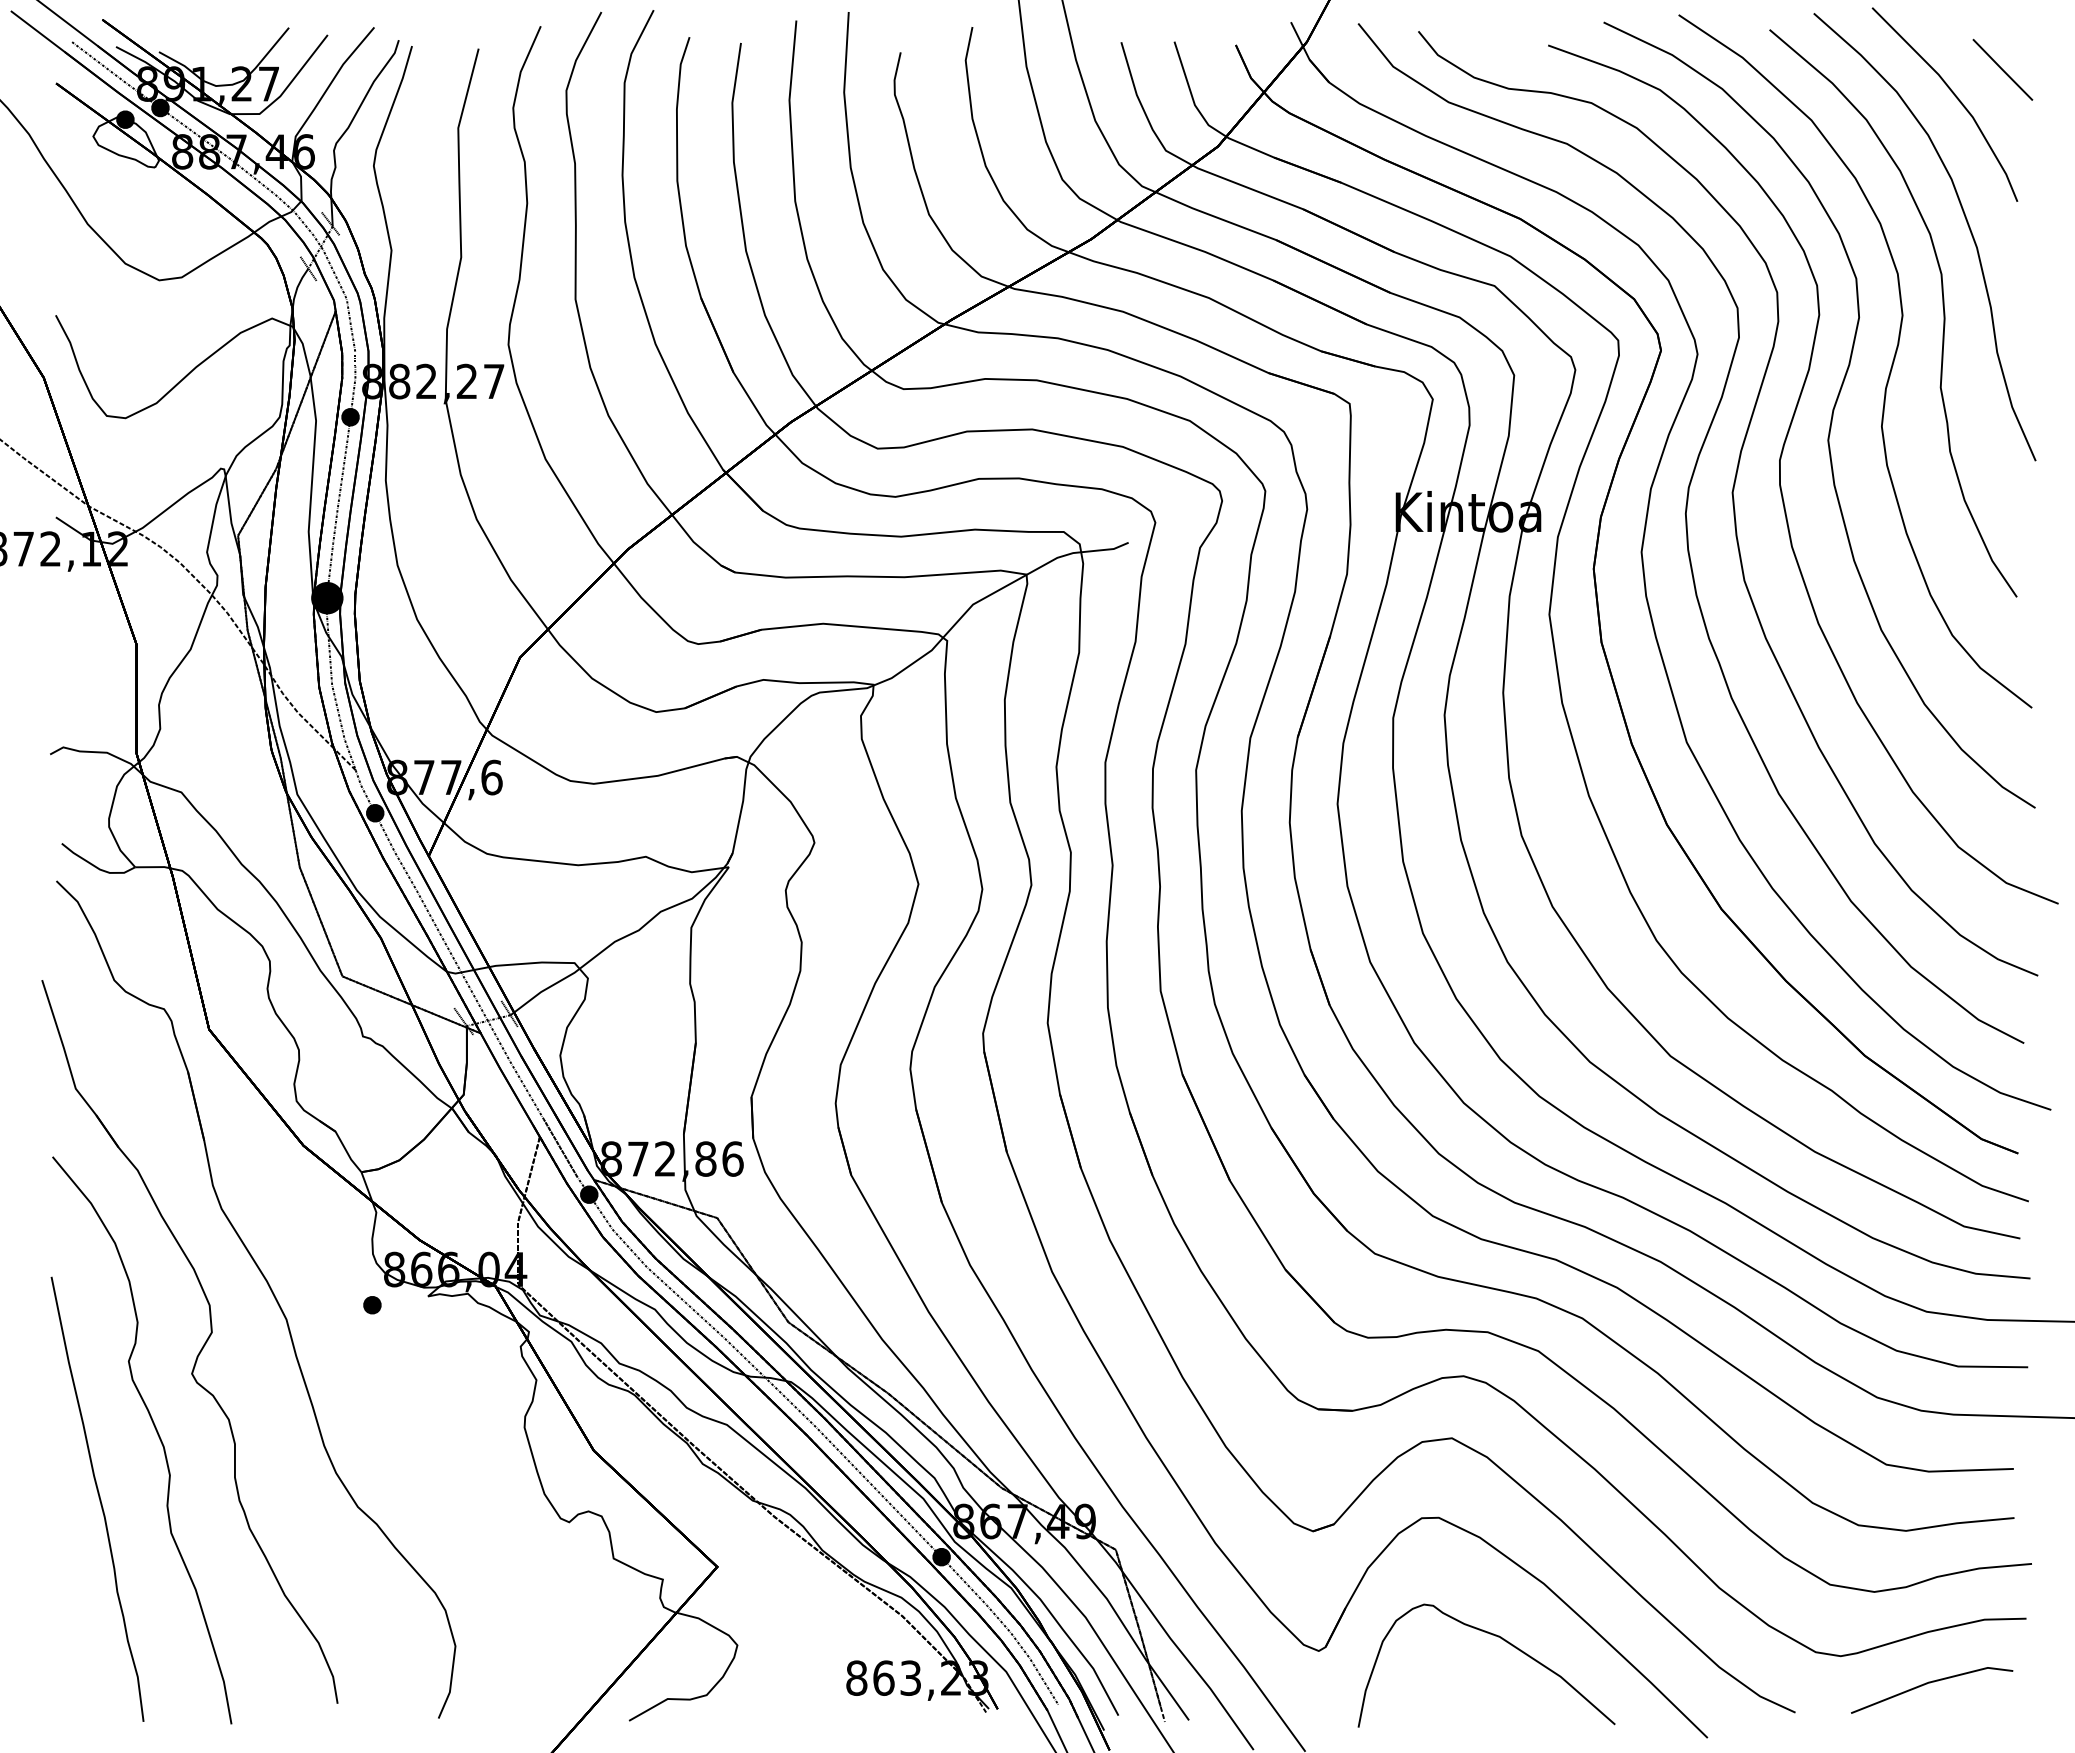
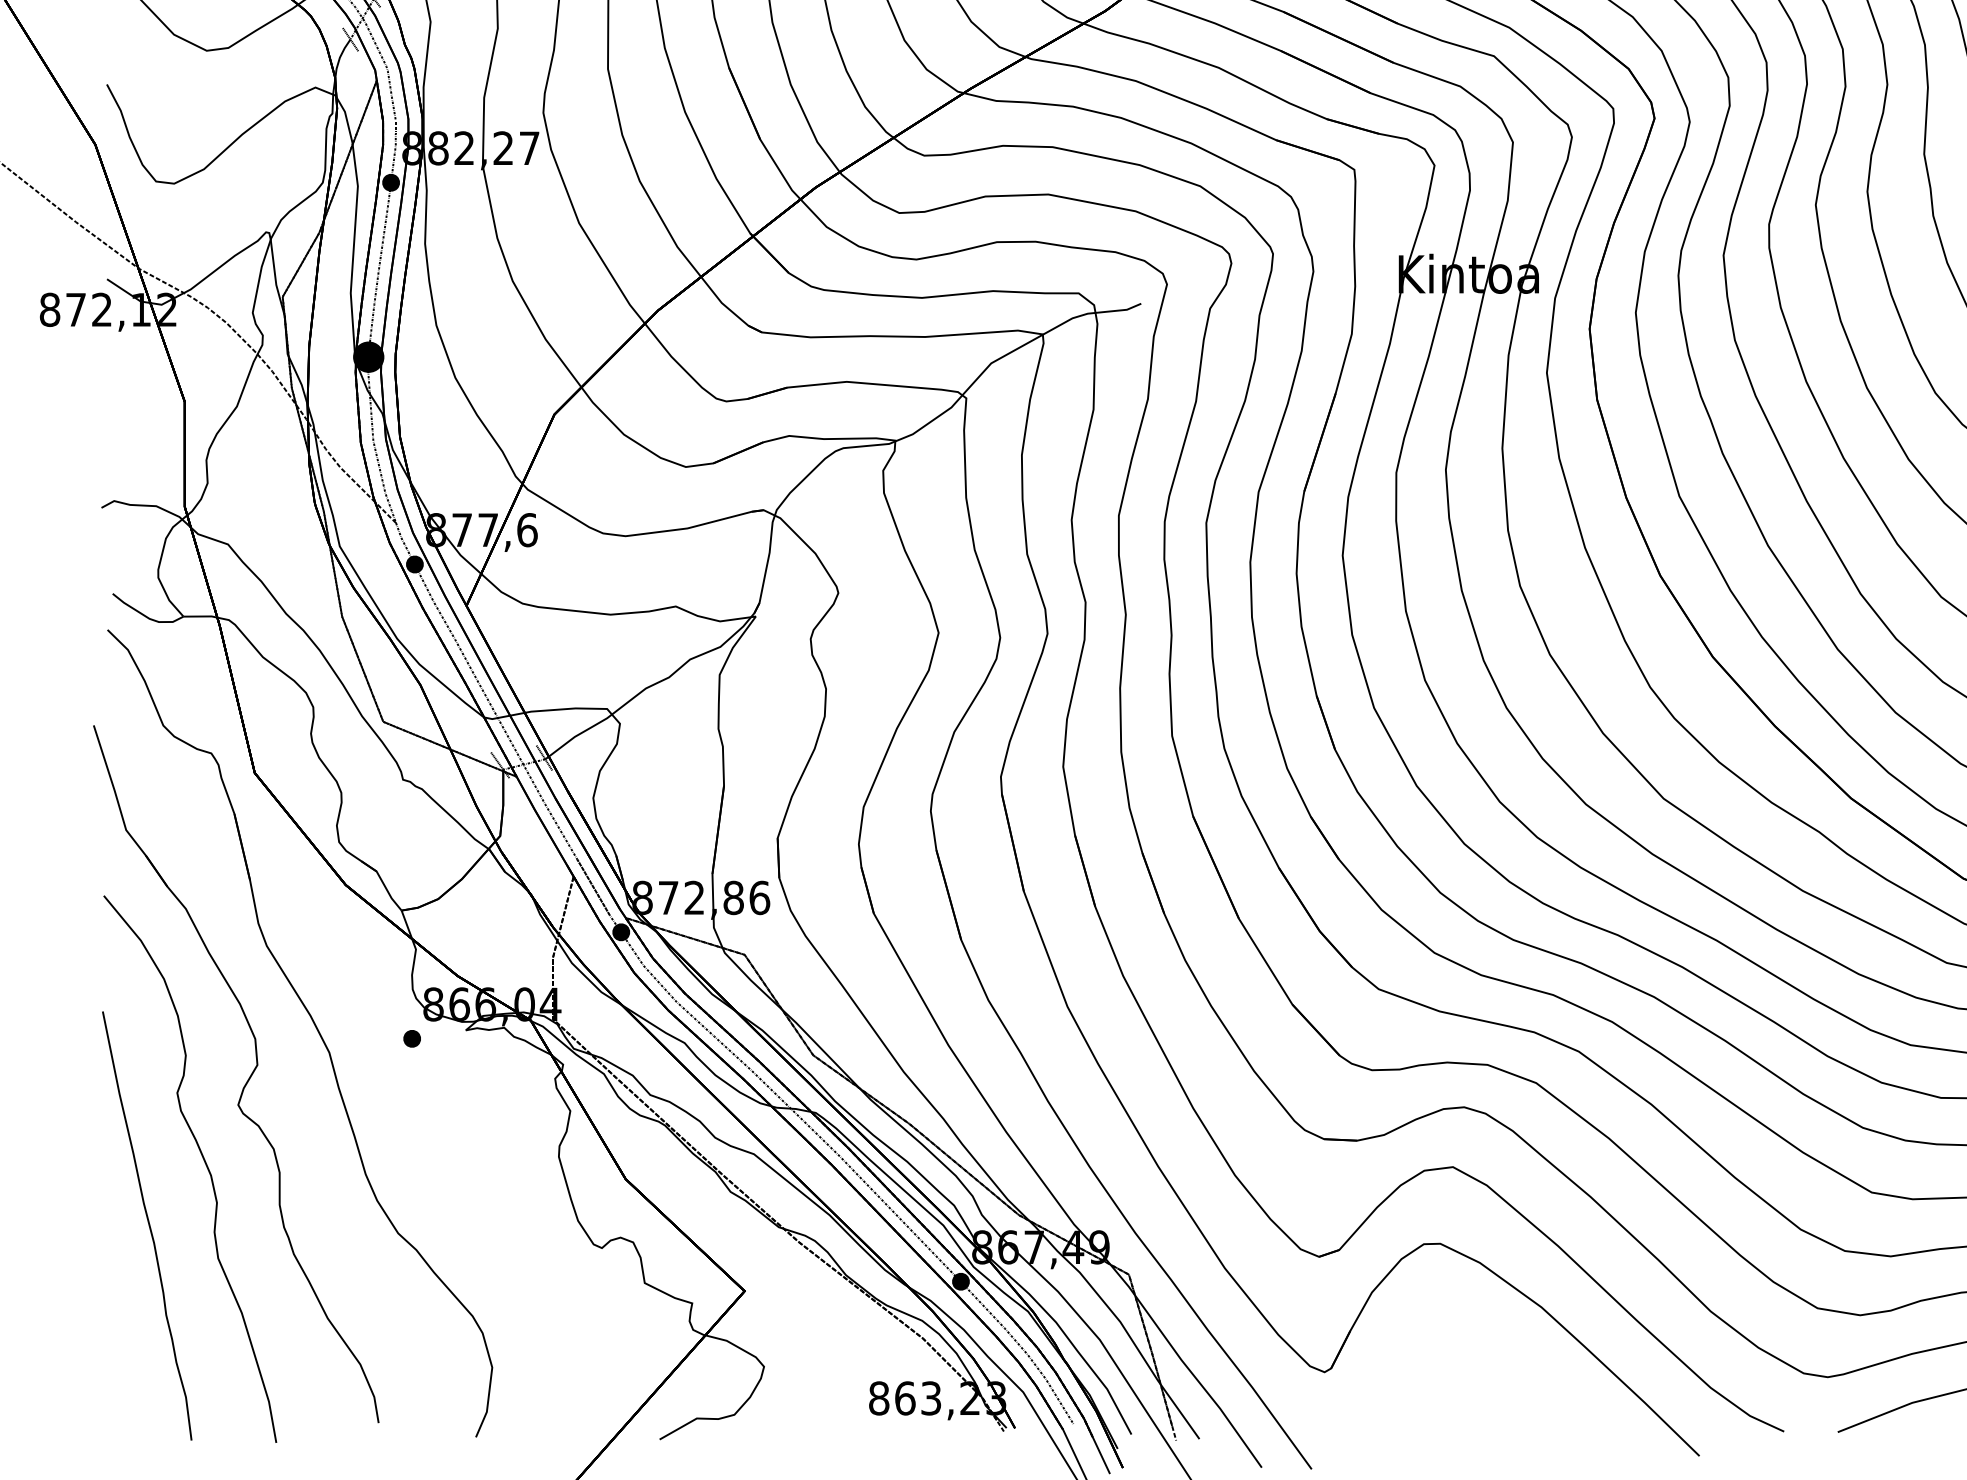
curve: (1504, 1641) -> (1503, 1363), removed

